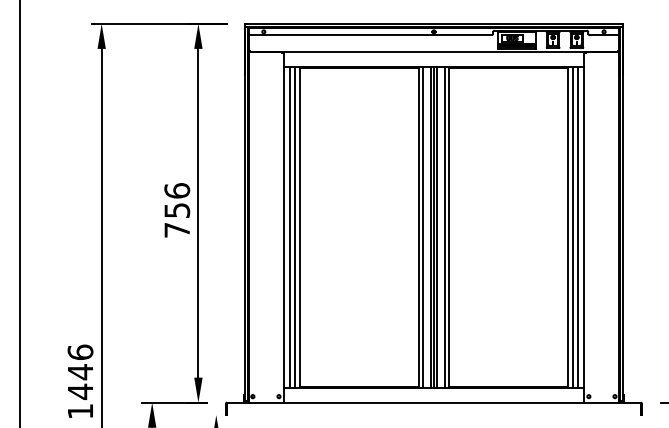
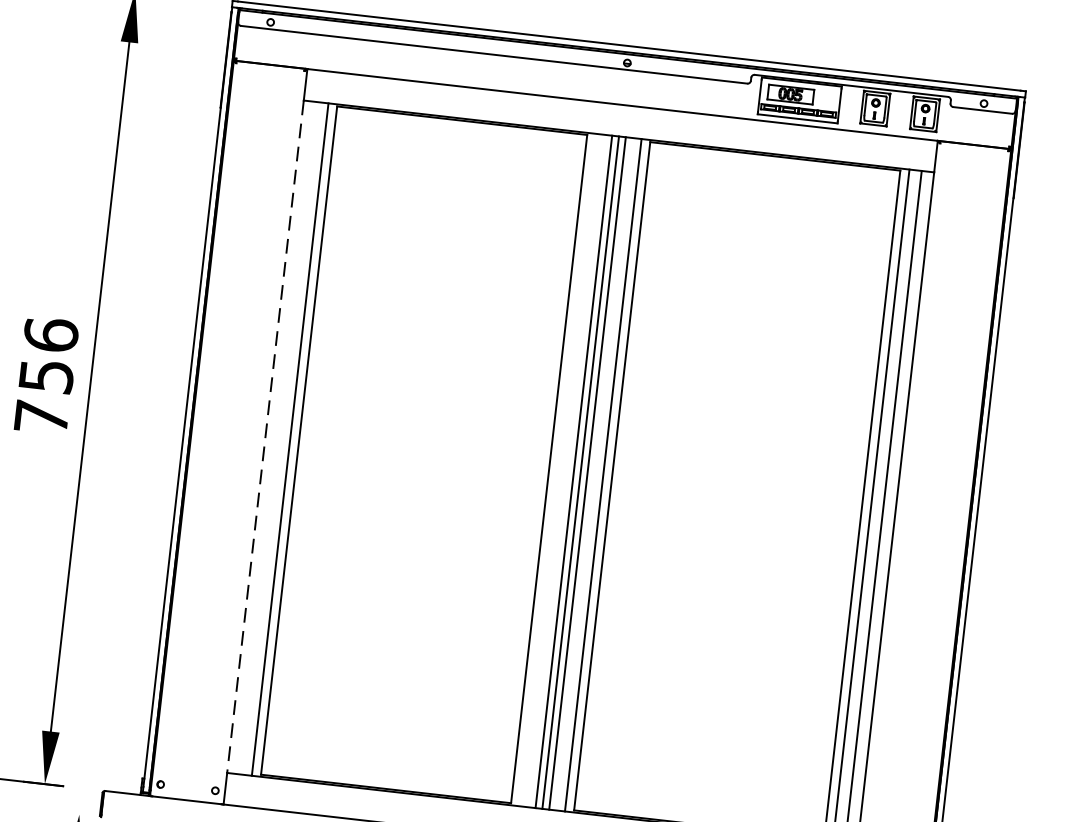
line: (289, 226) -> (277, 436), removed
line: (423, 226) -> (558, 468), removed
line: (283, 227) -> (265, 437), solid -> dashed

